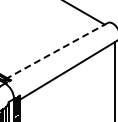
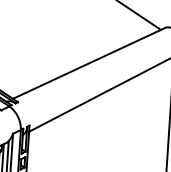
line: (57, 50) -> (89, 63), dashed -> solid

